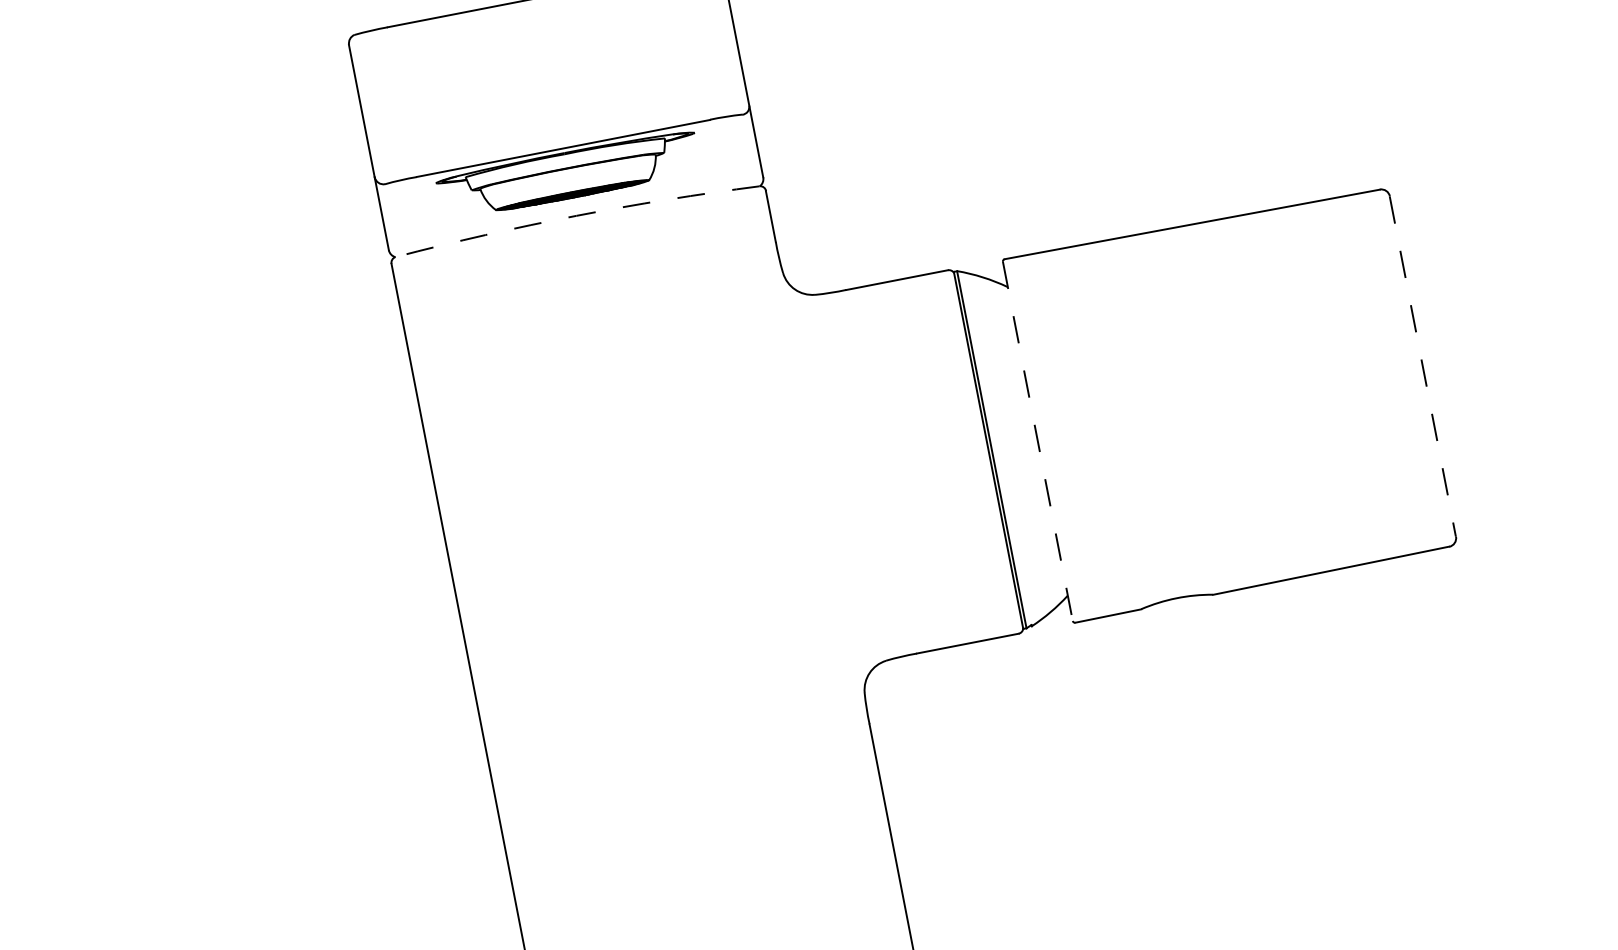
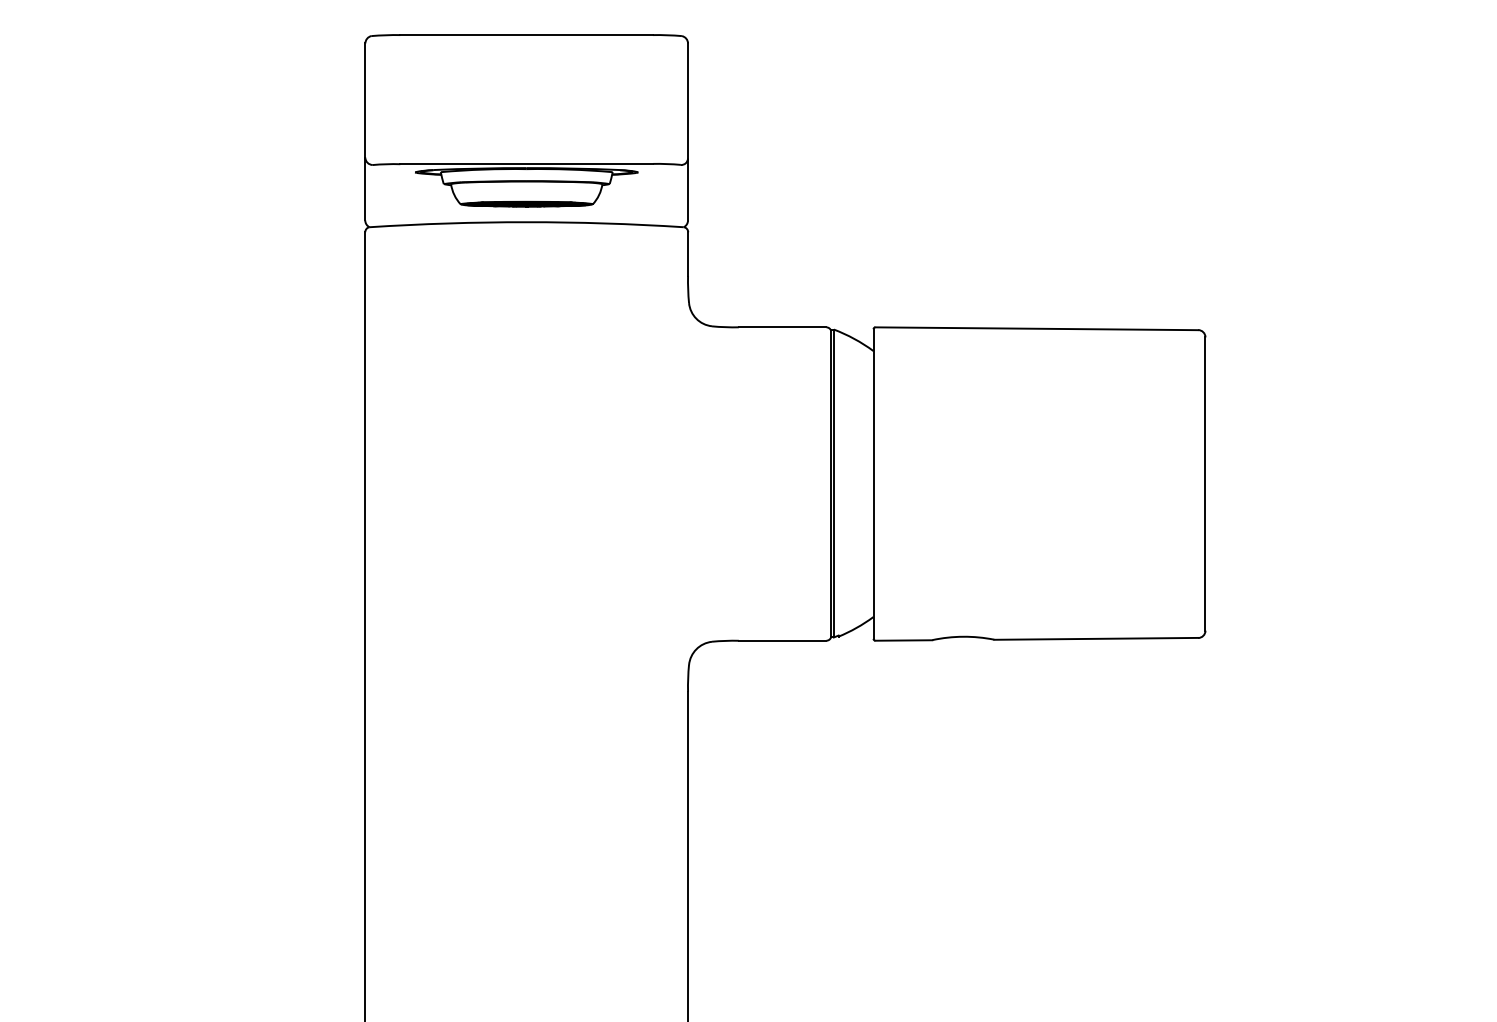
arc: (576, 216) -> (526, 222), dashed -> solid
line: (1423, 367) -> (1205, 484), dashed -> solid
line: (1037, 441) -> (873, 484), dashed -> solid

